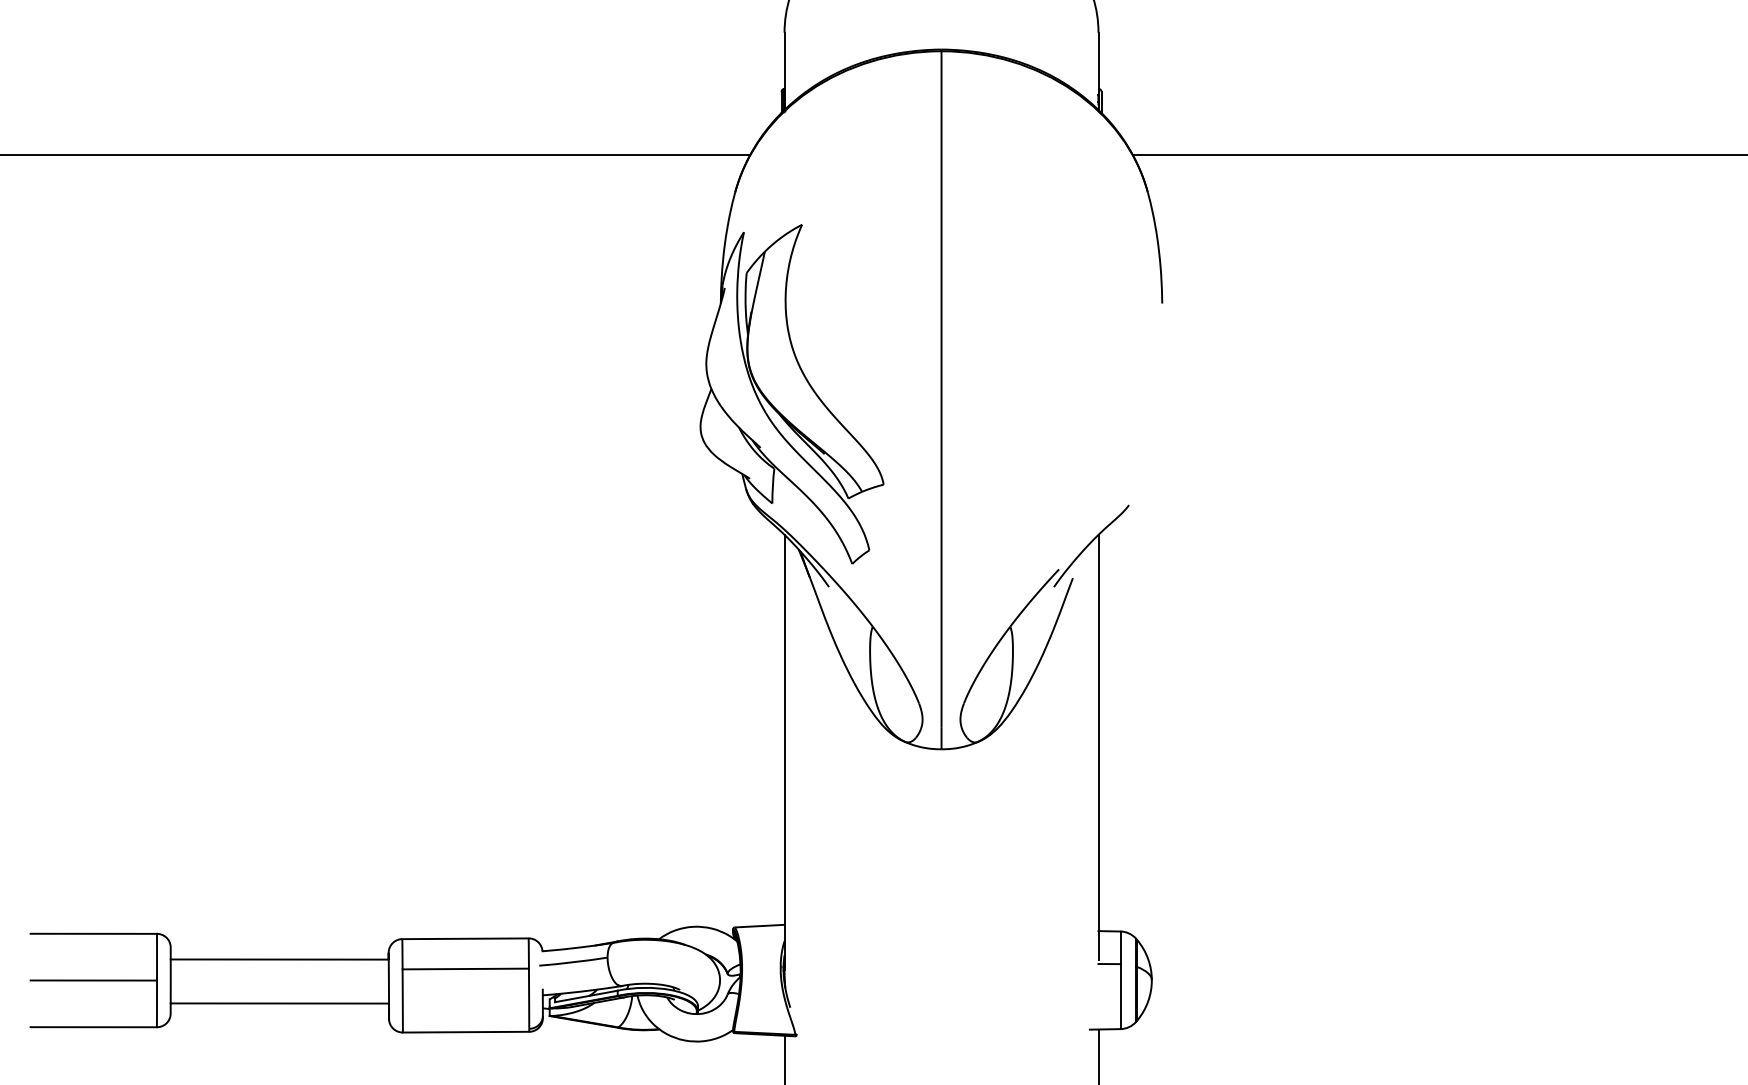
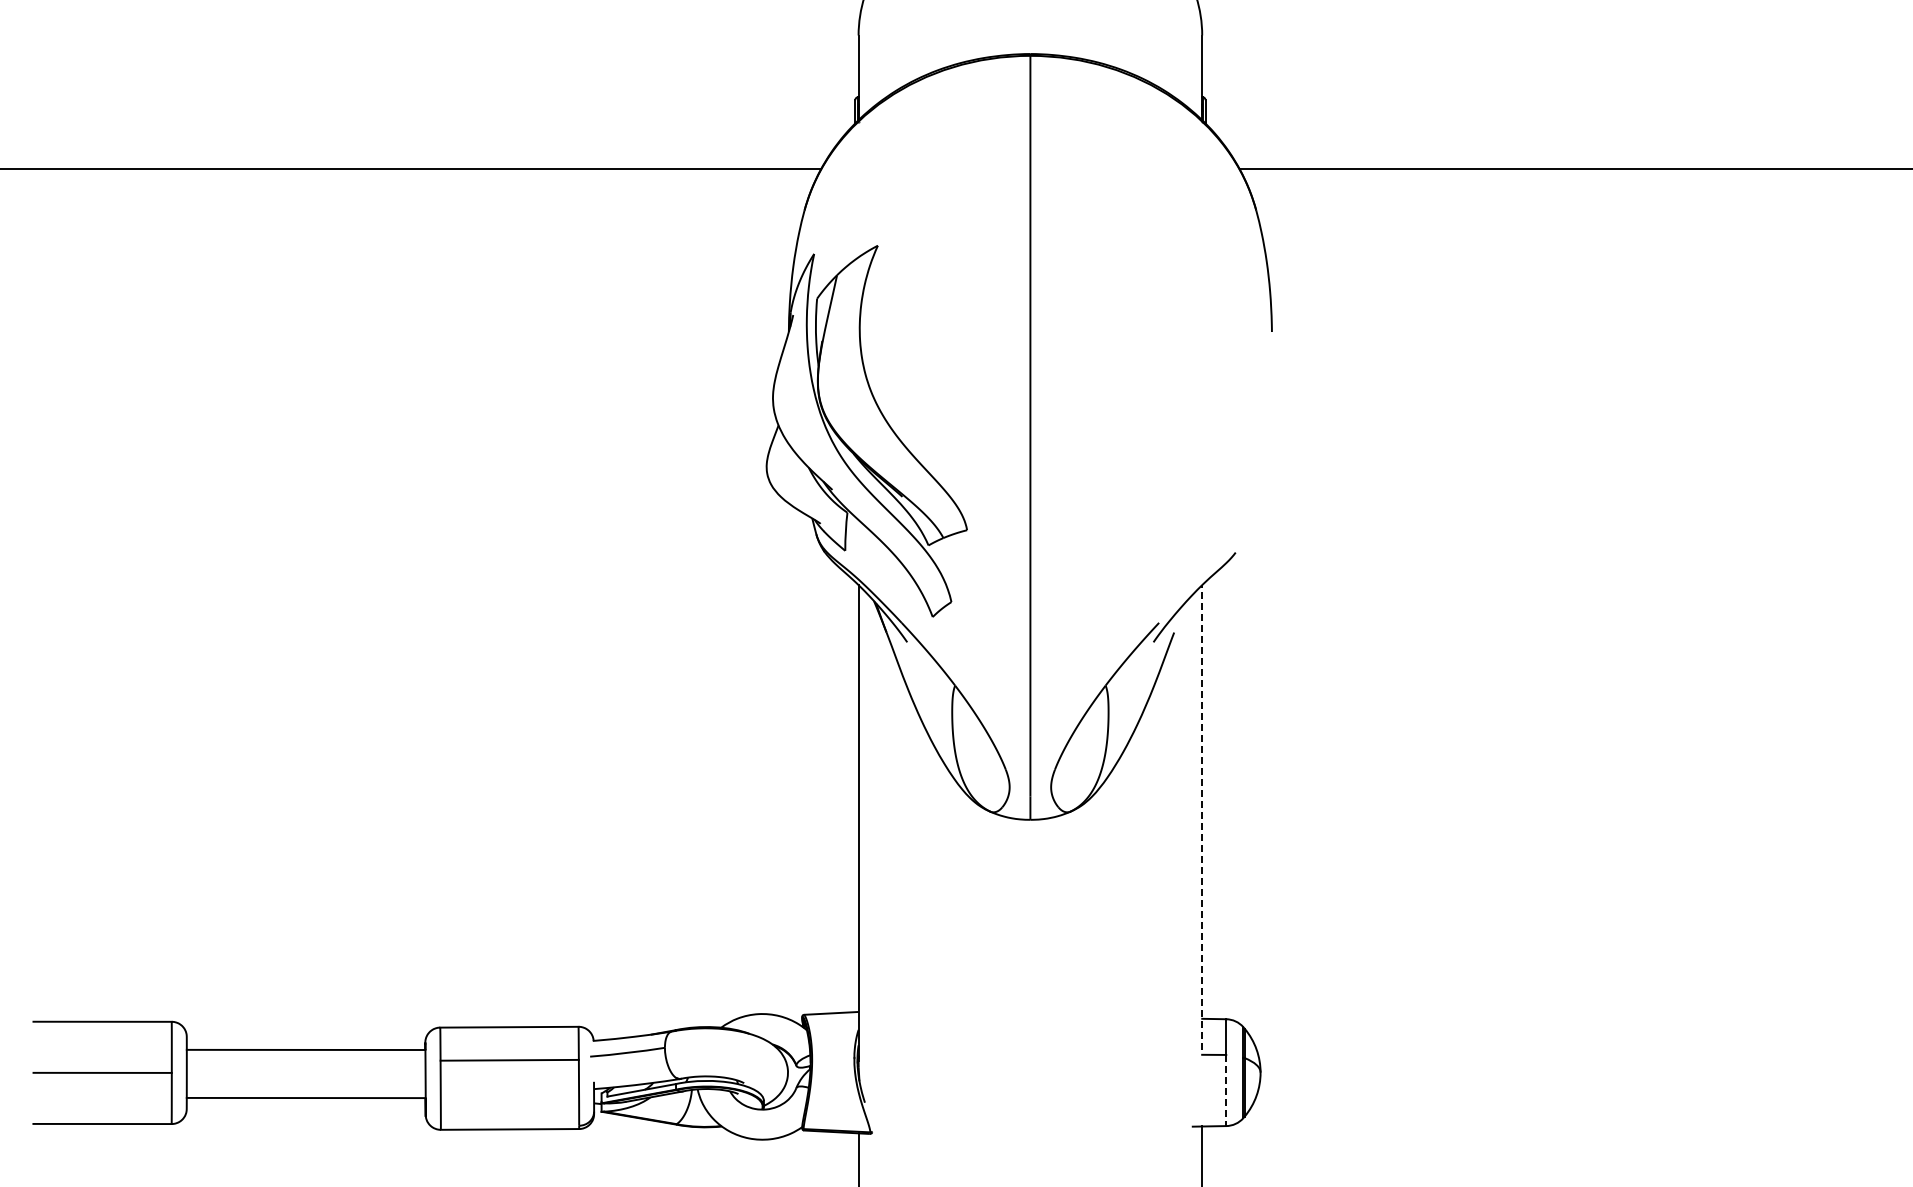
line: (1098, 747) -> (1202, 817), solid -> dashed
line: (1120, 996) -> (1226, 1090), solid -> dashed

